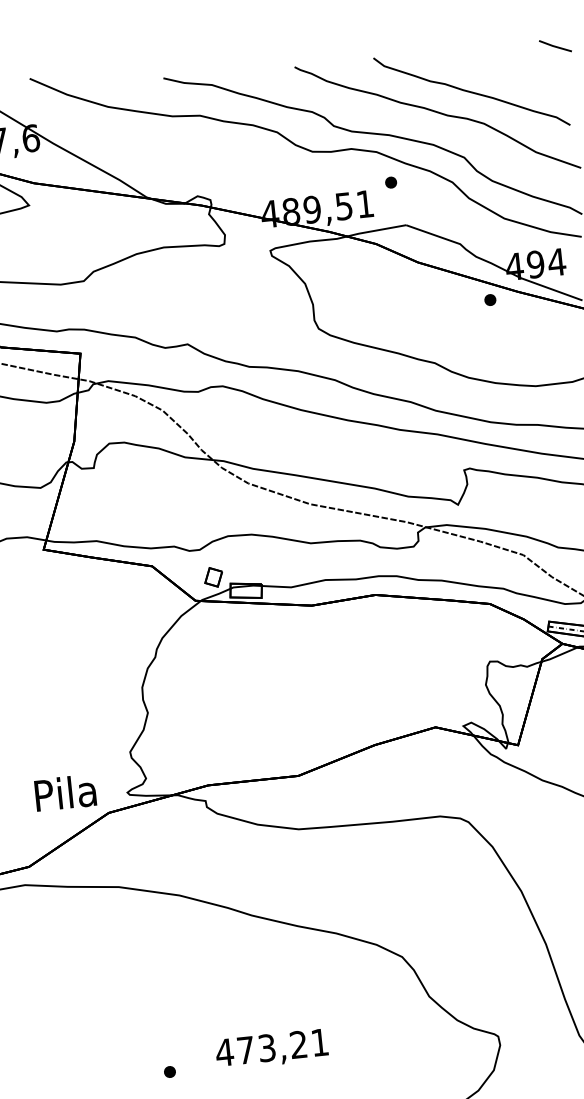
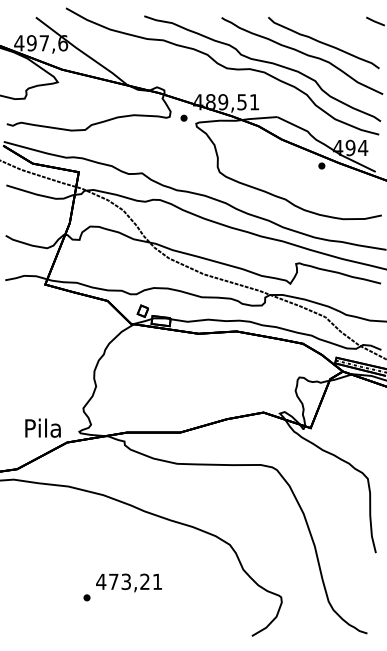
part: (390, 181) -> (183, 117), moved
text: (270, 1048) -> (128, 582), moved

